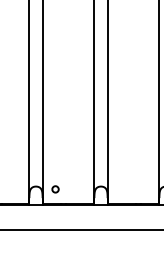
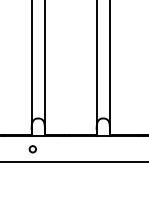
circle: (55, 189) -> (32, 149), moved

